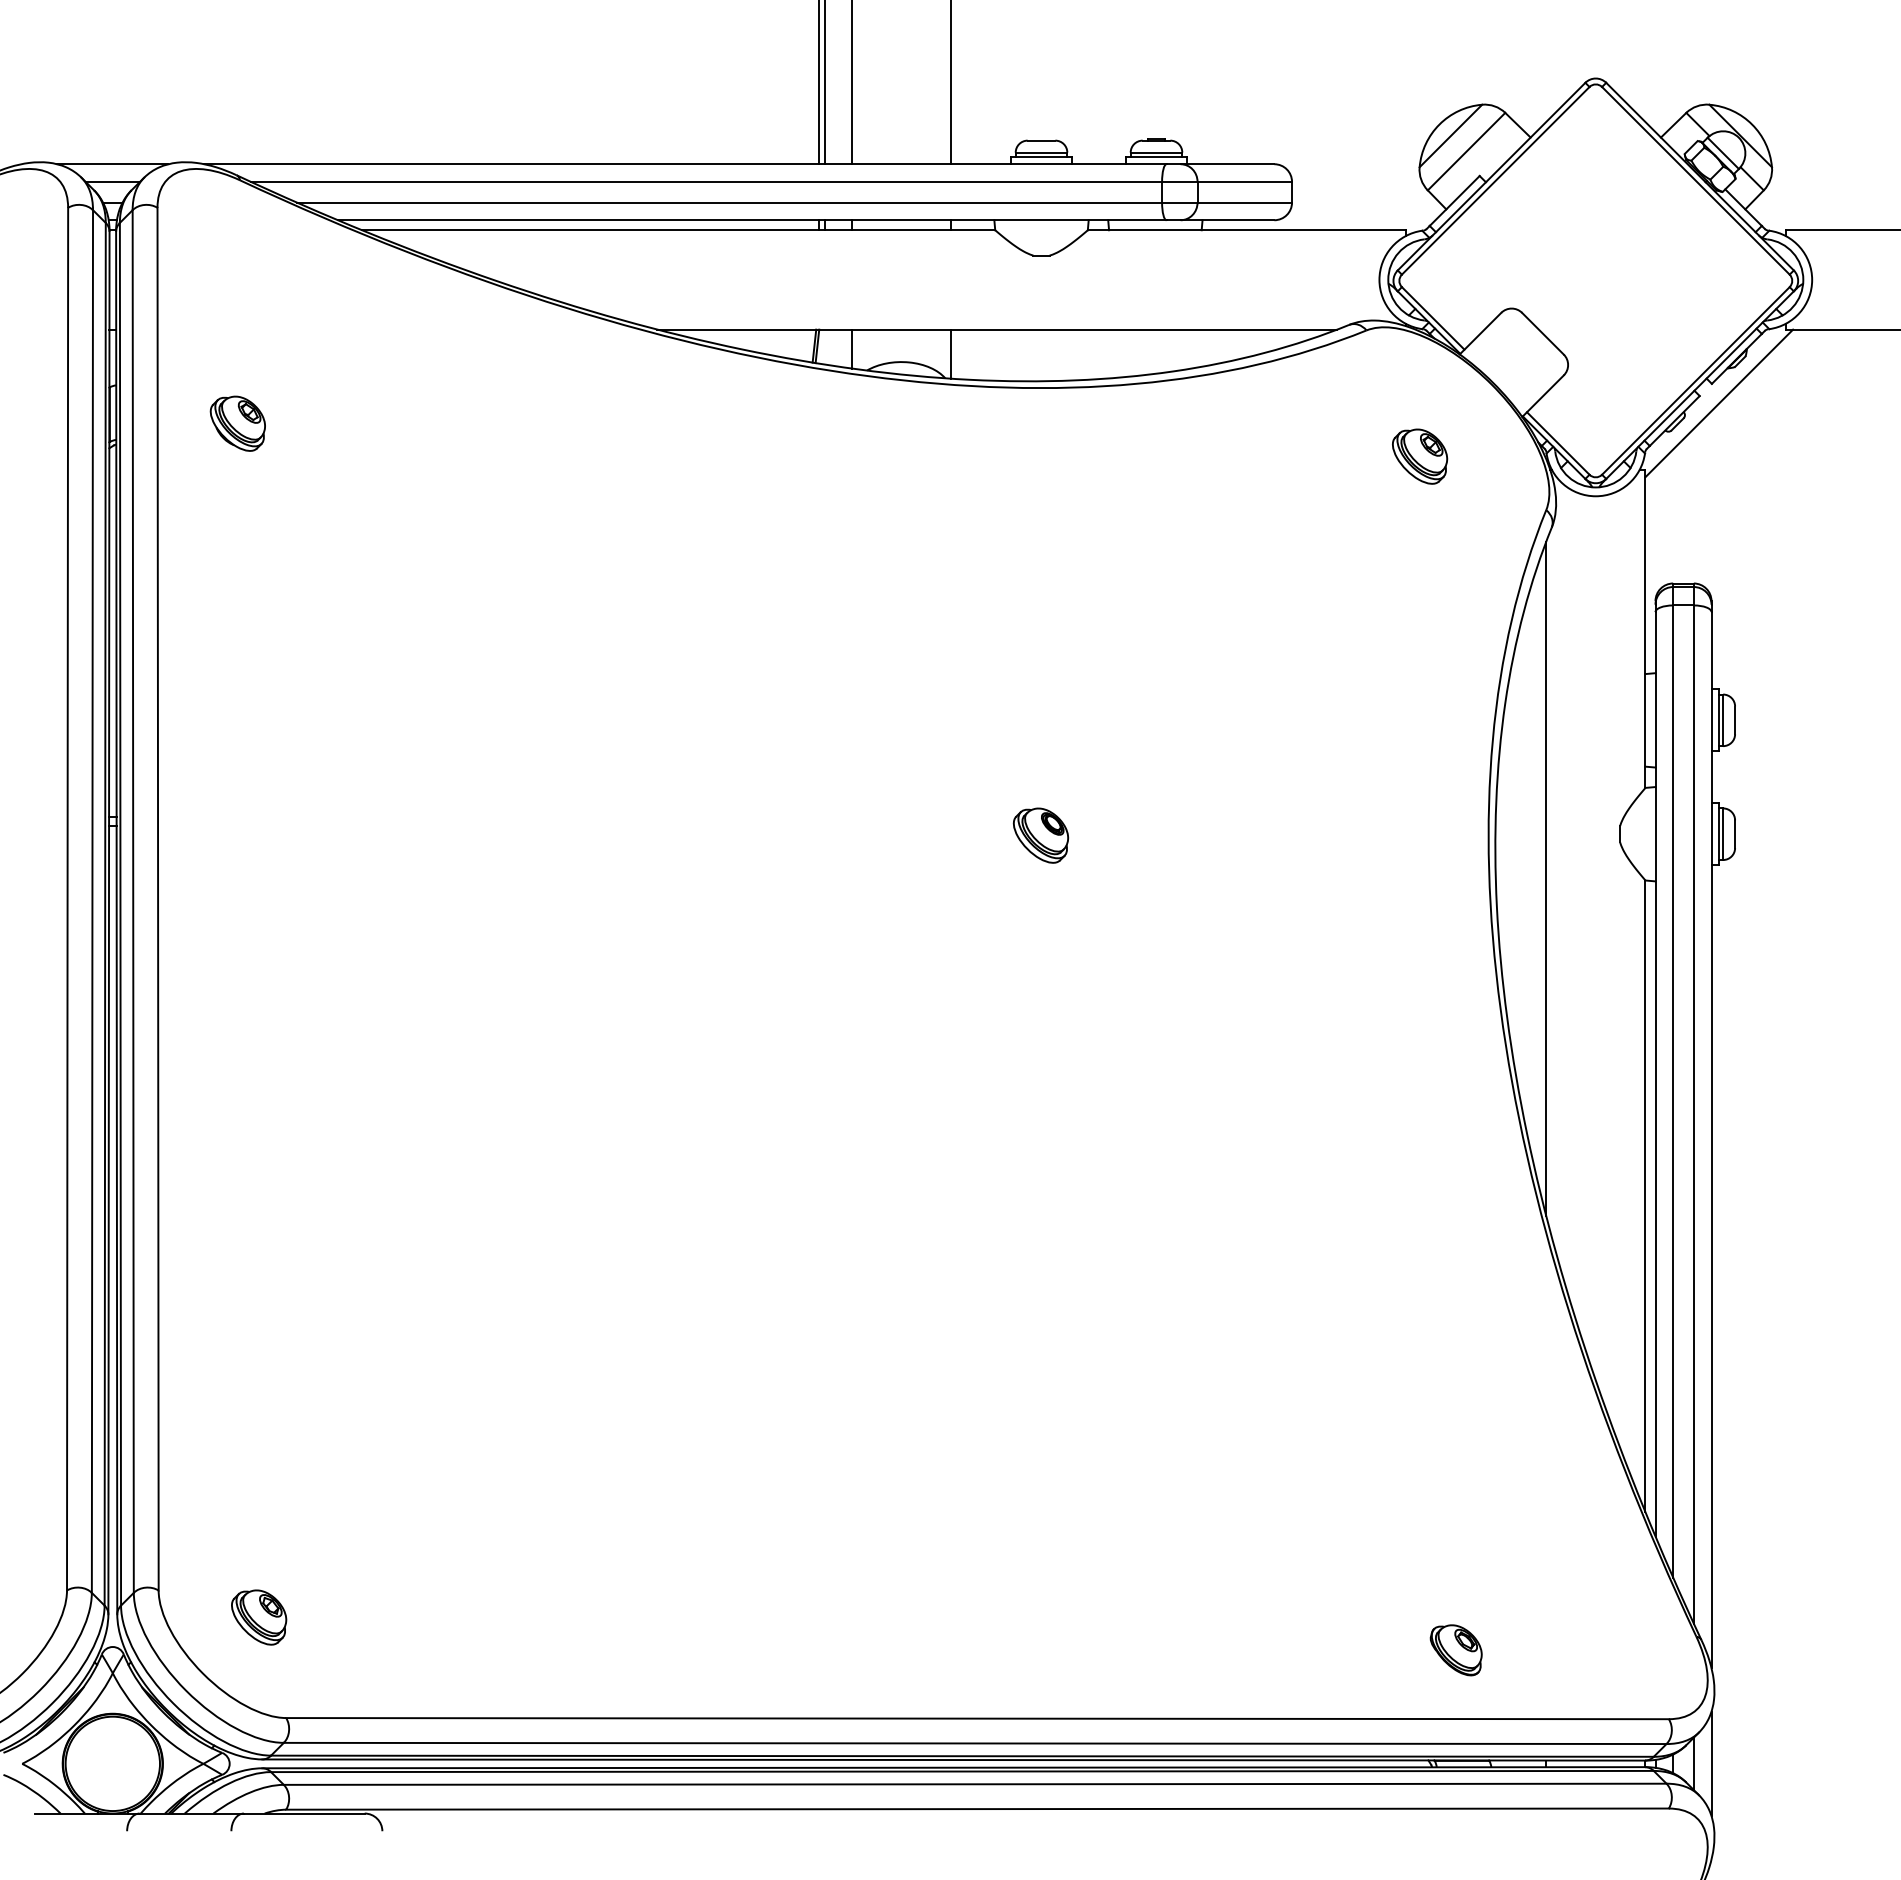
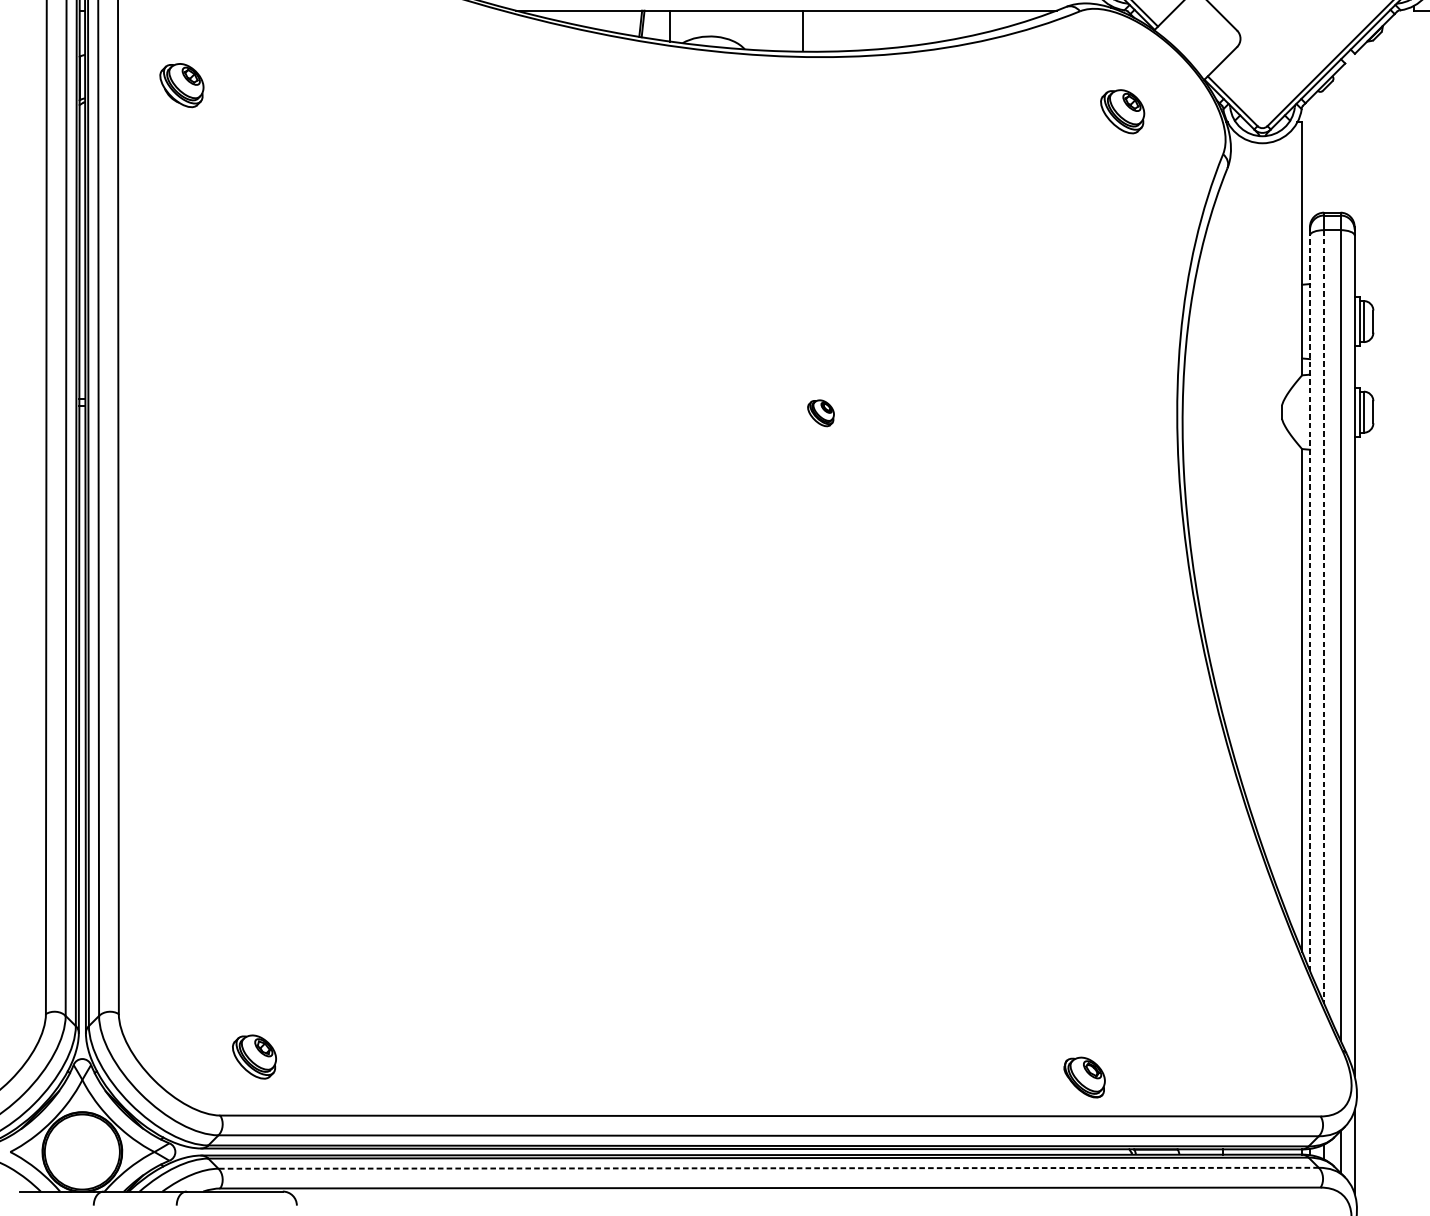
line: (951, 353) -> (803, 29), moved
line: (1719, 403) -> (1360, 69), removed
part: (1040, 835) -> (820, 413), size x0.6
line: (1546, 878) -> (1223, 447), removed
line: (1655, 1073) -> (1310, 602), solid -> dashed
line: (1673, 1092) -> (1324, 617), solid -> dashed
part: (259, 1617) -> (254, 1057), moved
part: (1455, 1650) -> (1084, 1077), moved
line: (974, 1784) -> (768, 1168), solid -> dashed

